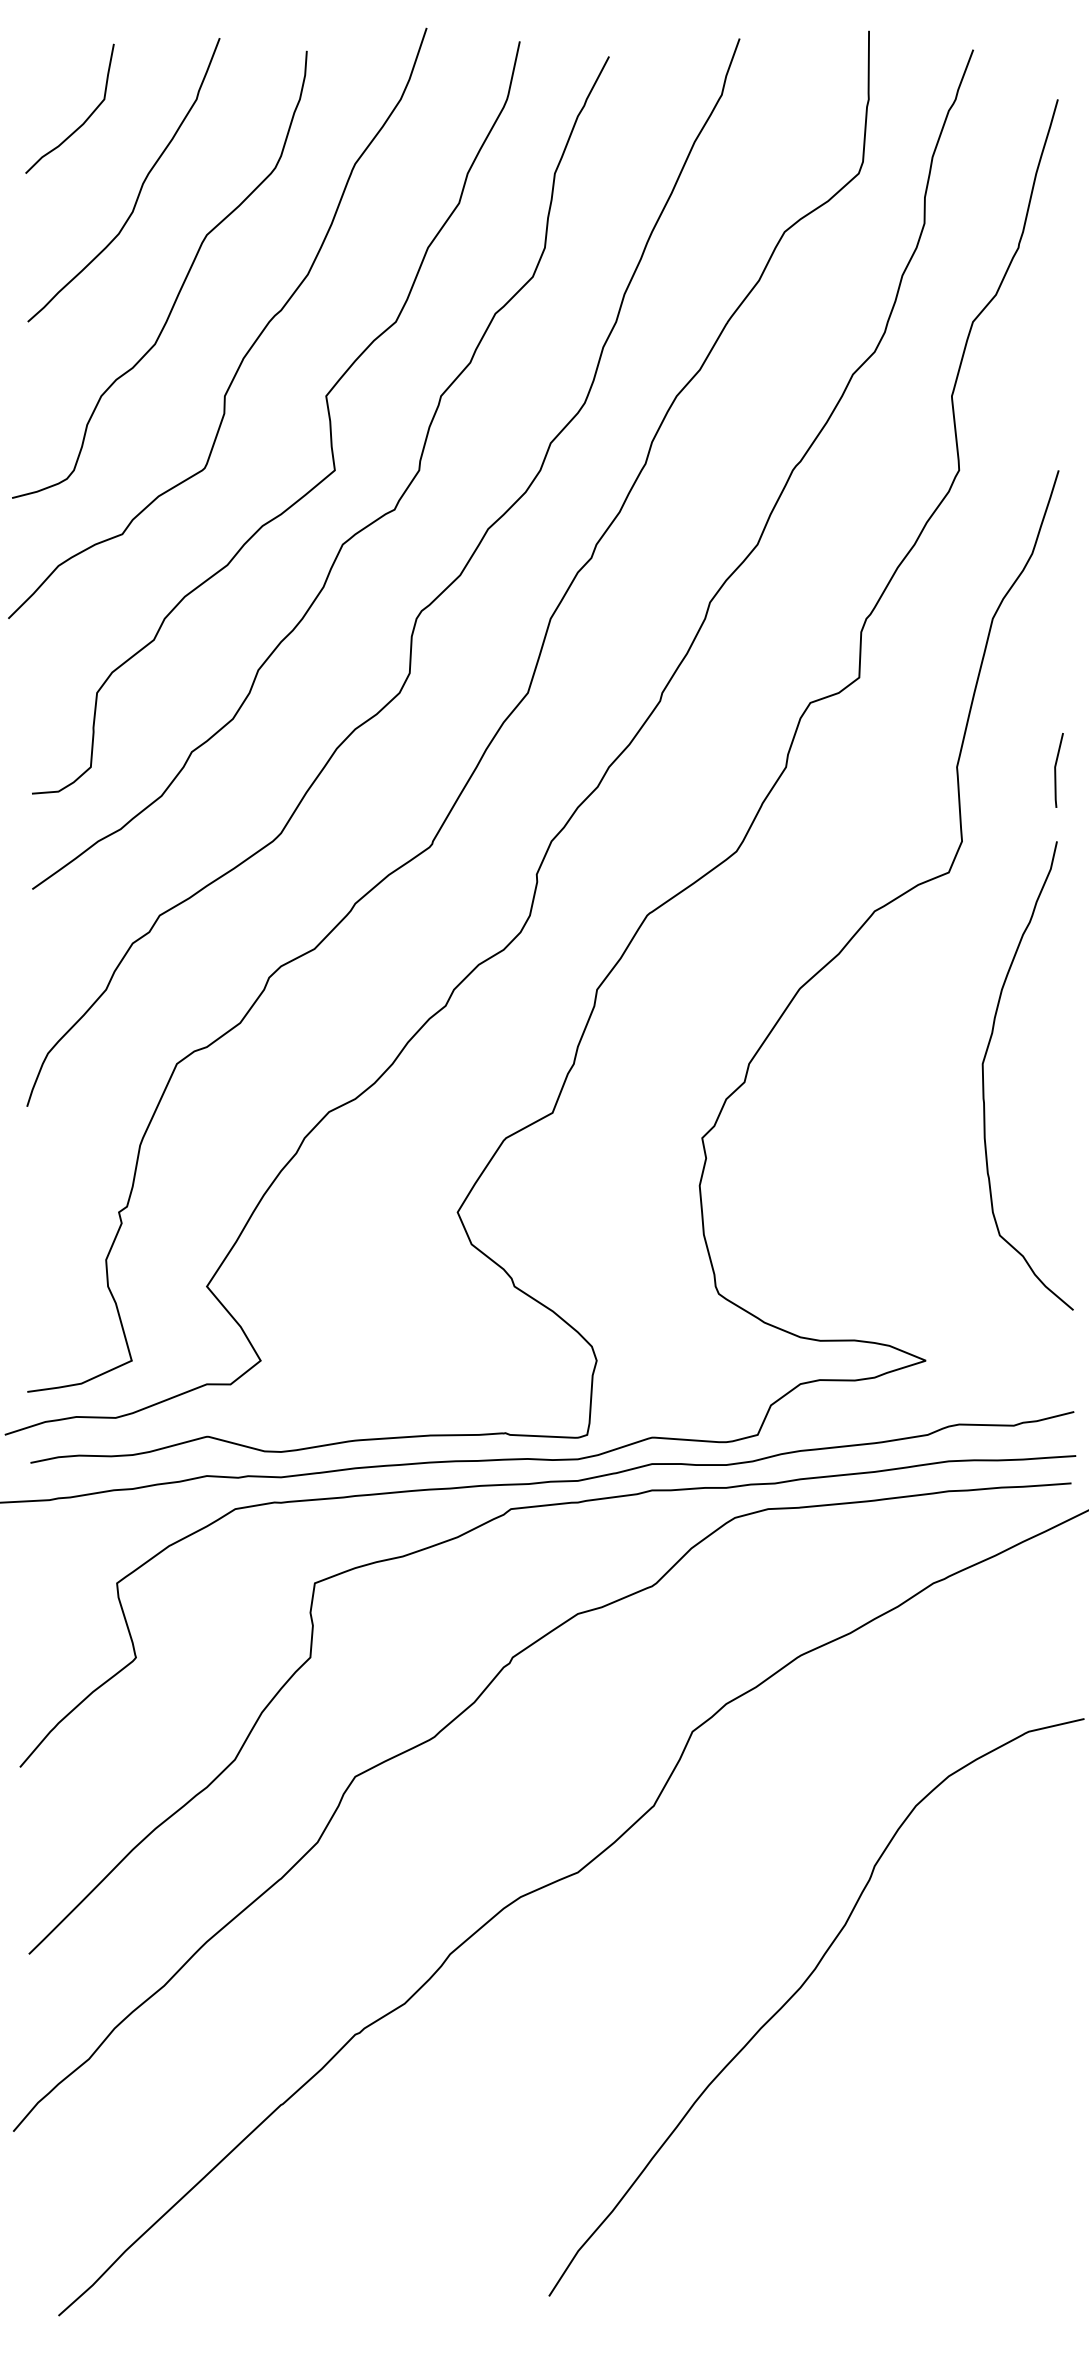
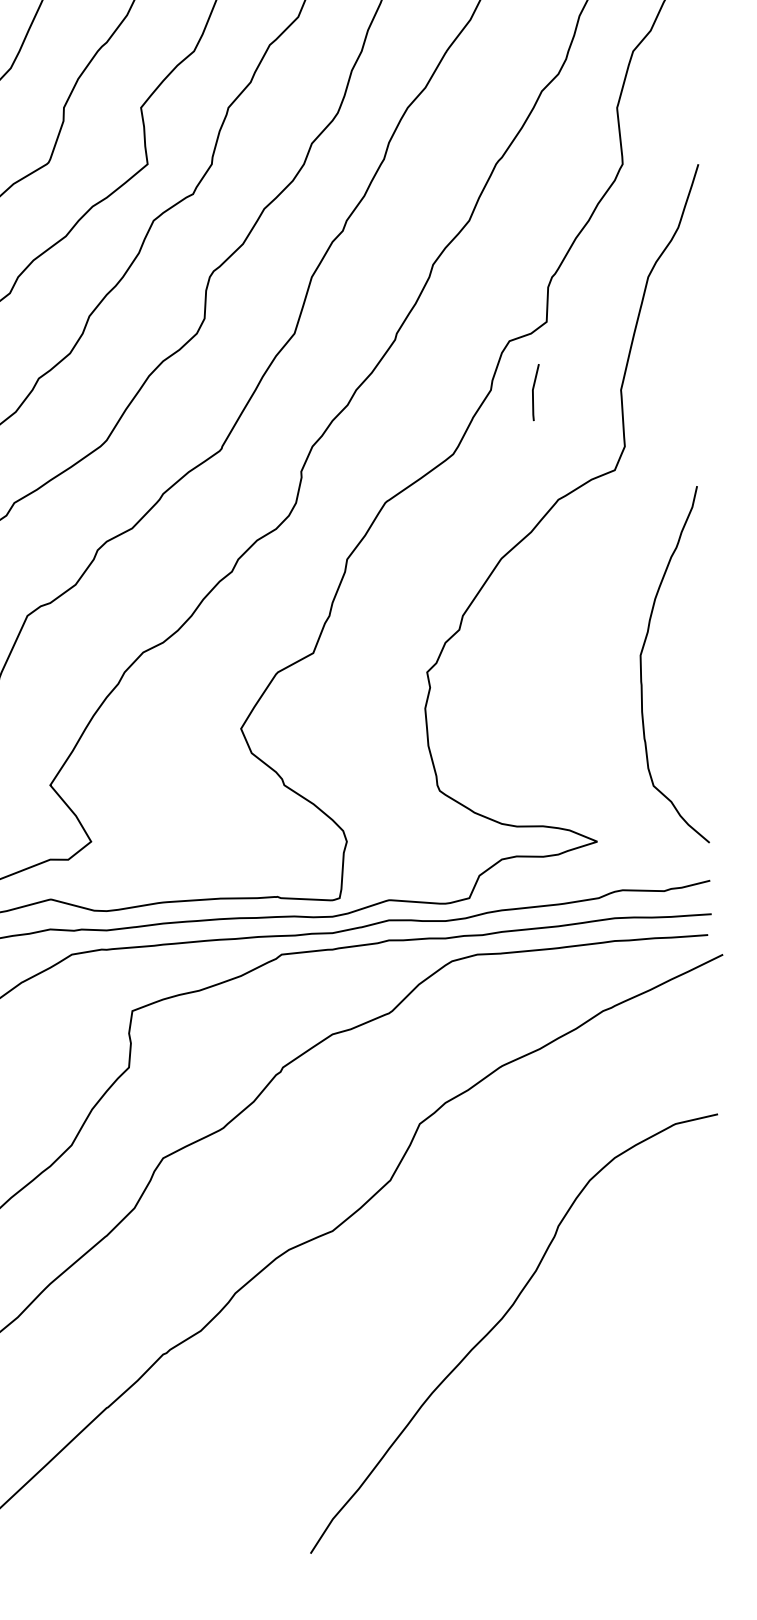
line: (1056, 770) -> (533, 392), moved
curve: (984, 1082) -> (641, 669), moved

